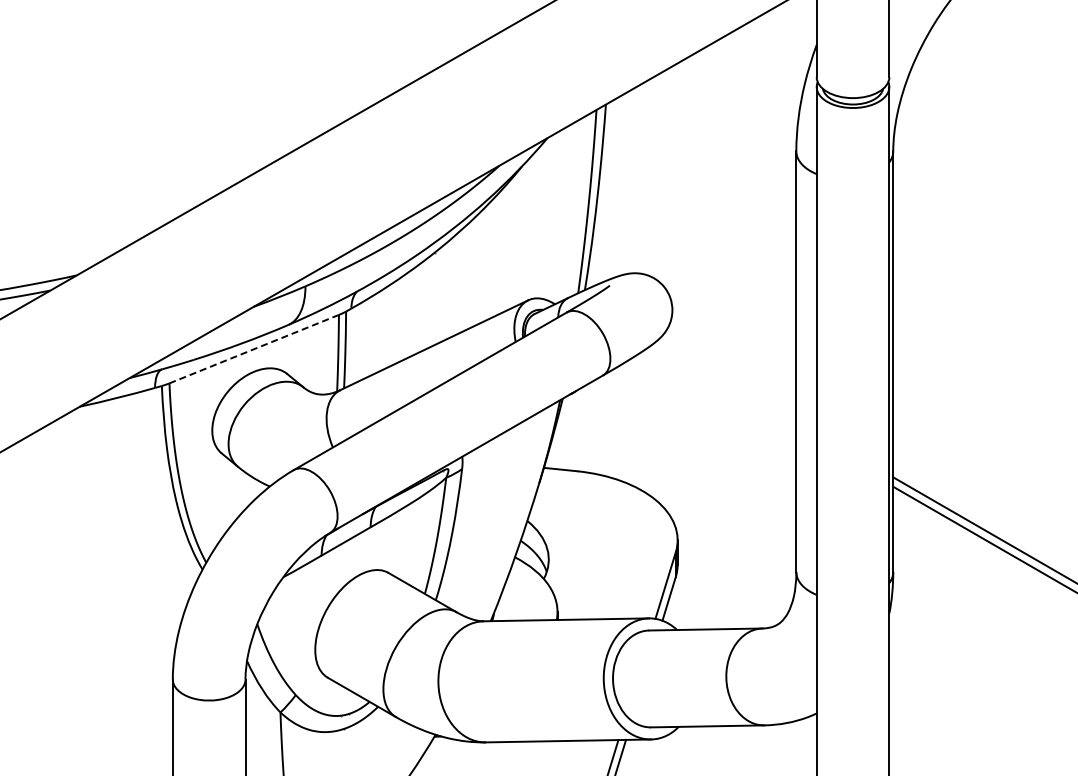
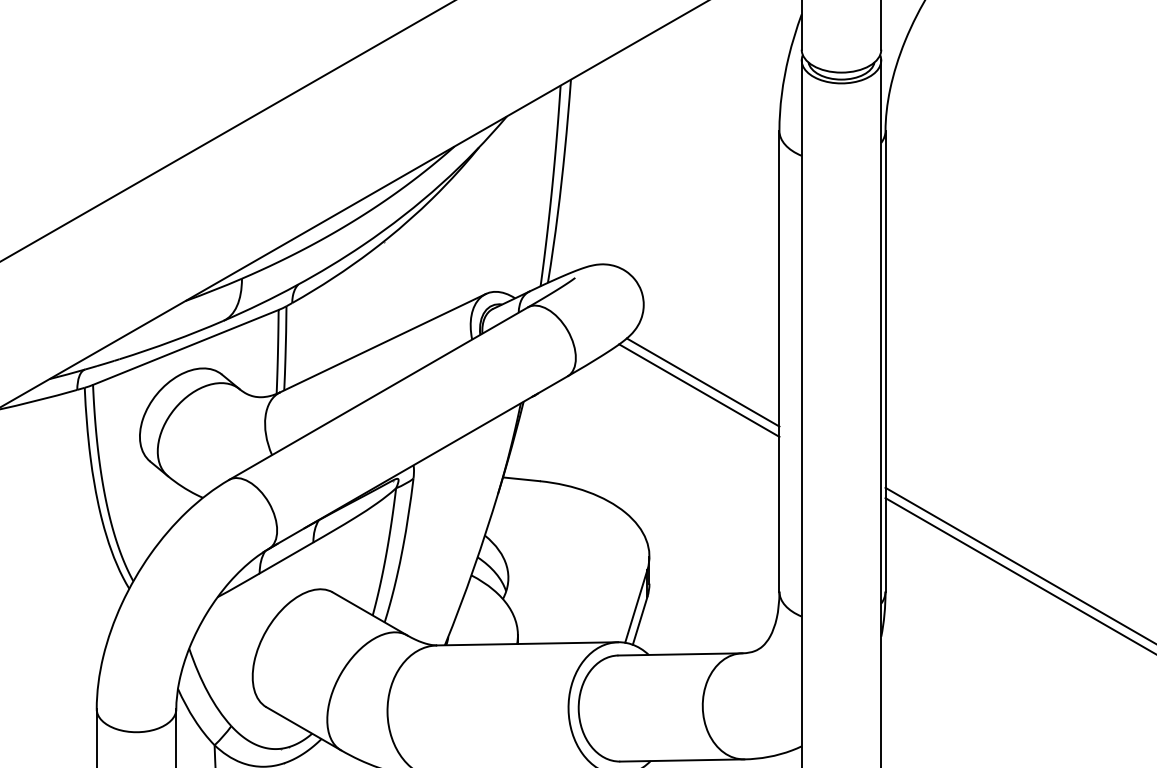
line: (253, 349) -> (185, 347), dashed -> solid
line: (726, 380) -> (702, 381), added
line: (723, 388) -> (699, 390), added

